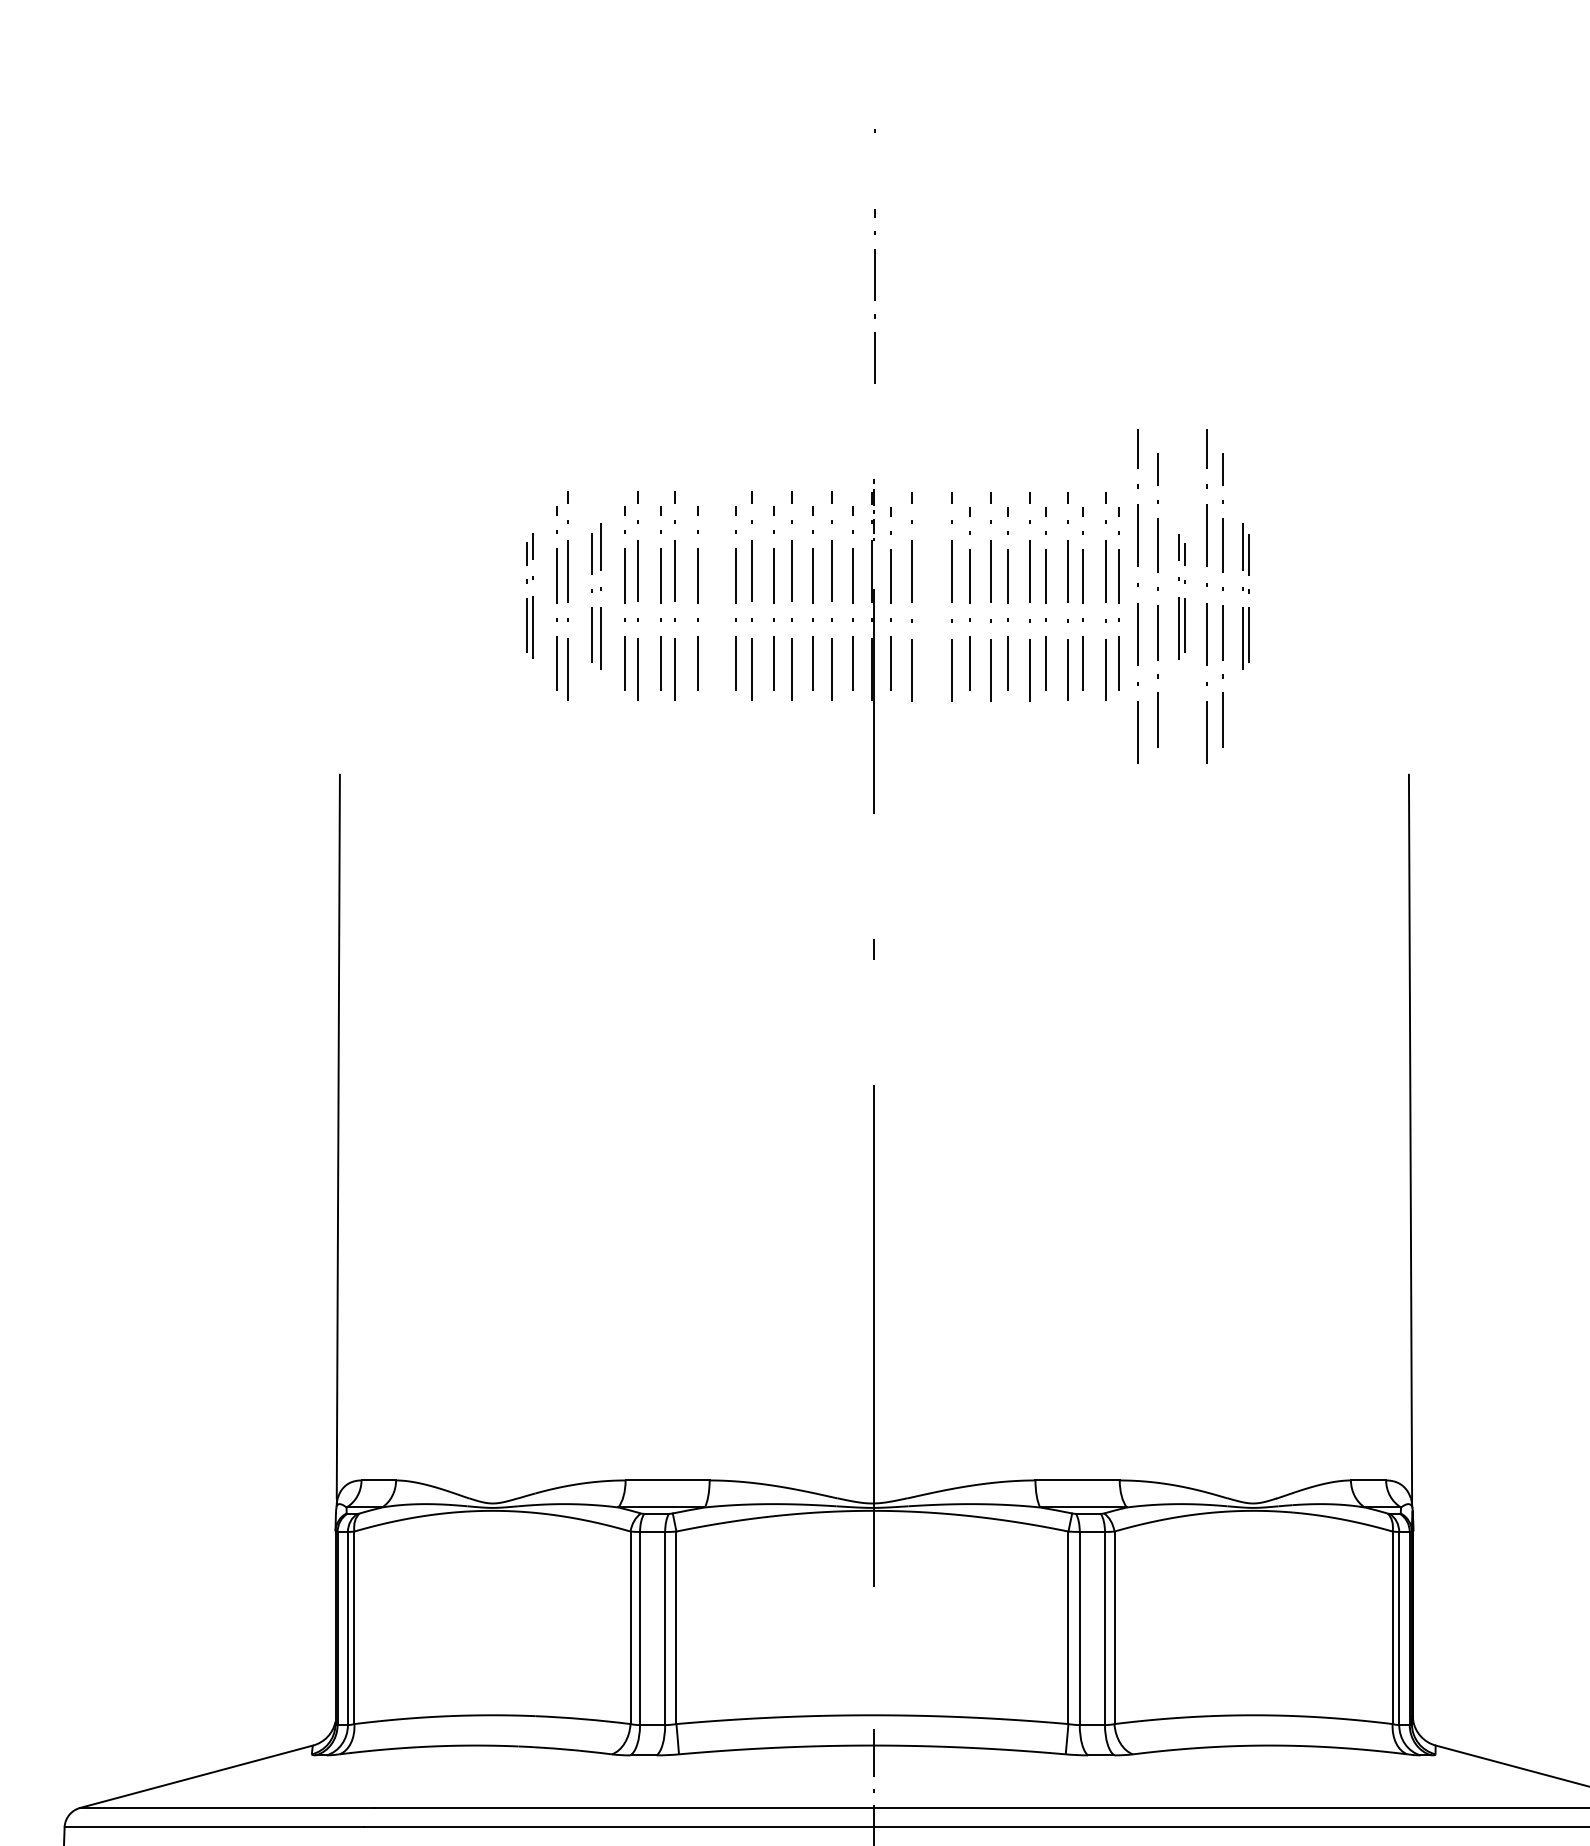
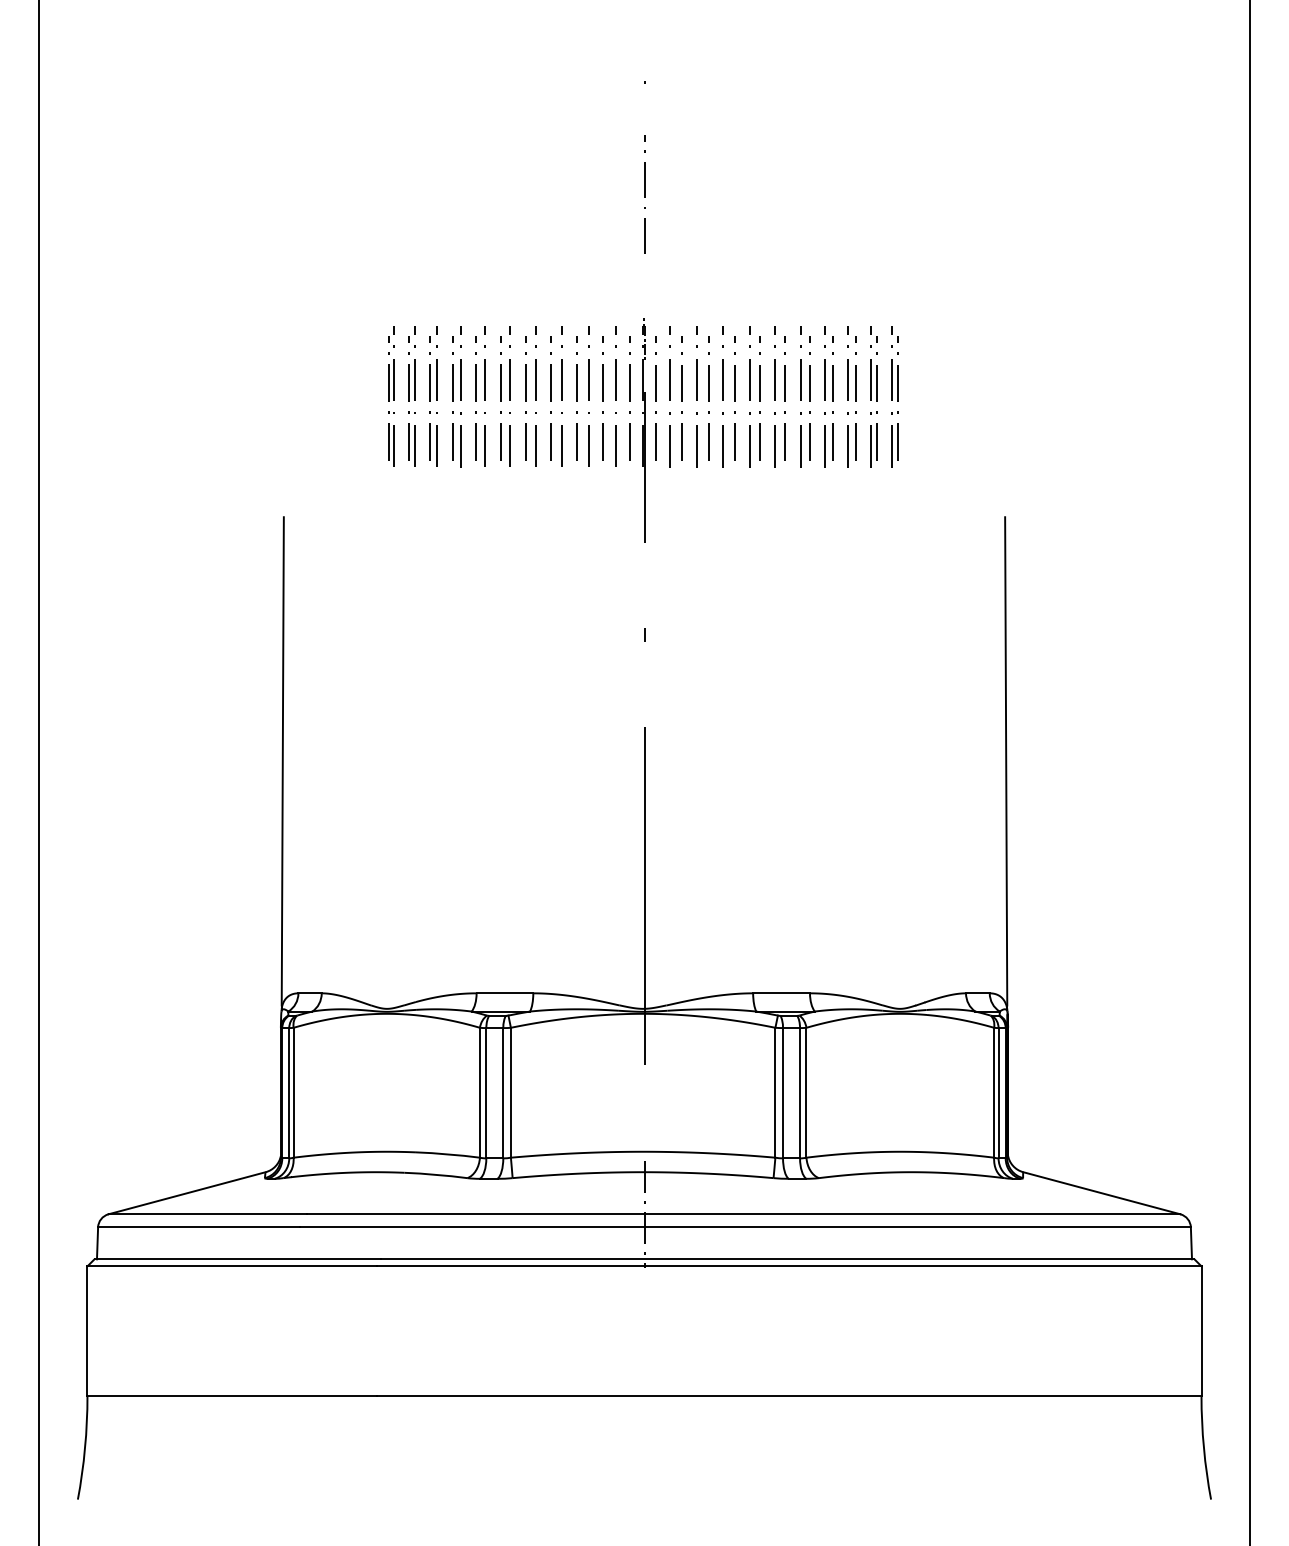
part: (499, 595) -> (391, 396), added
part: (529, 595) -> (411, 396), size x1.67
part: (595, 595) -> (456, 396), size x1.43
line: (712, 595) -> (535, 396), added
part: (1147, 595) -> (828, 396), size x0.62
part: (1181, 595) -> (851, 396), size x1.67
part: (1213, 595) -> (873, 396), size x0.62
part: (1244, 595) -> (894, 396), size x1.43
line: (929, 598) -> (681, 398), added

